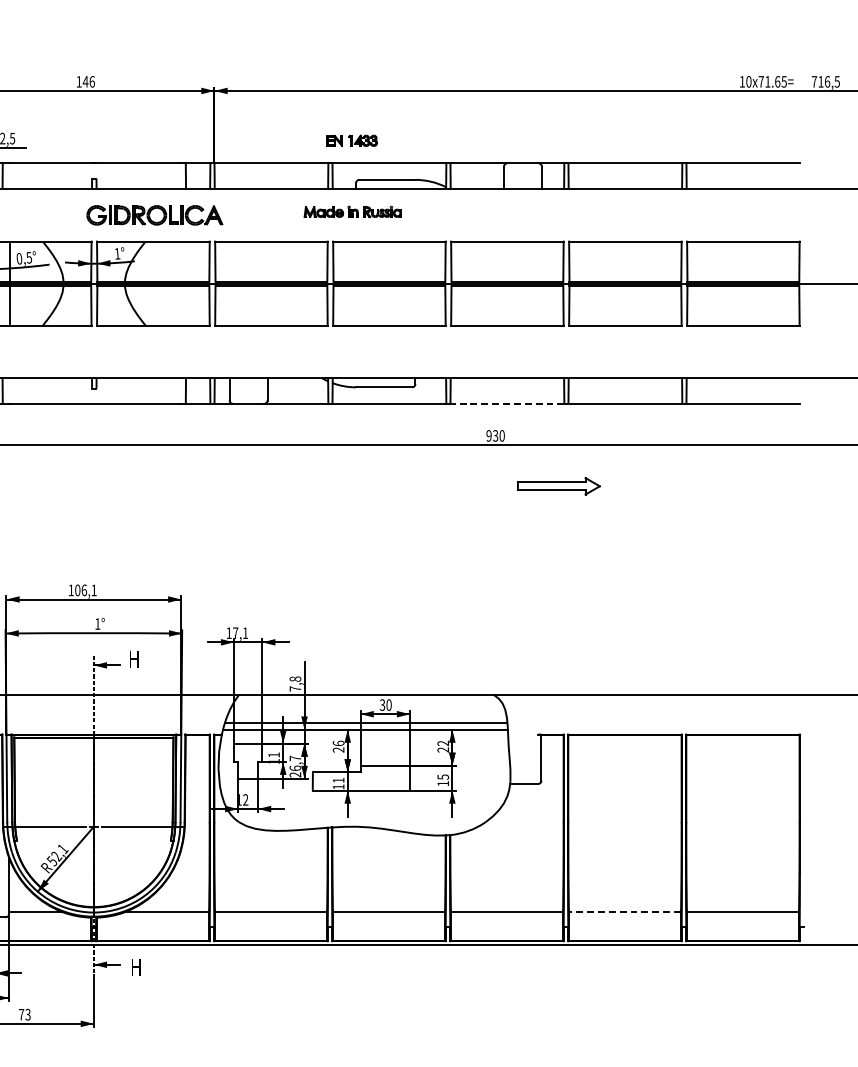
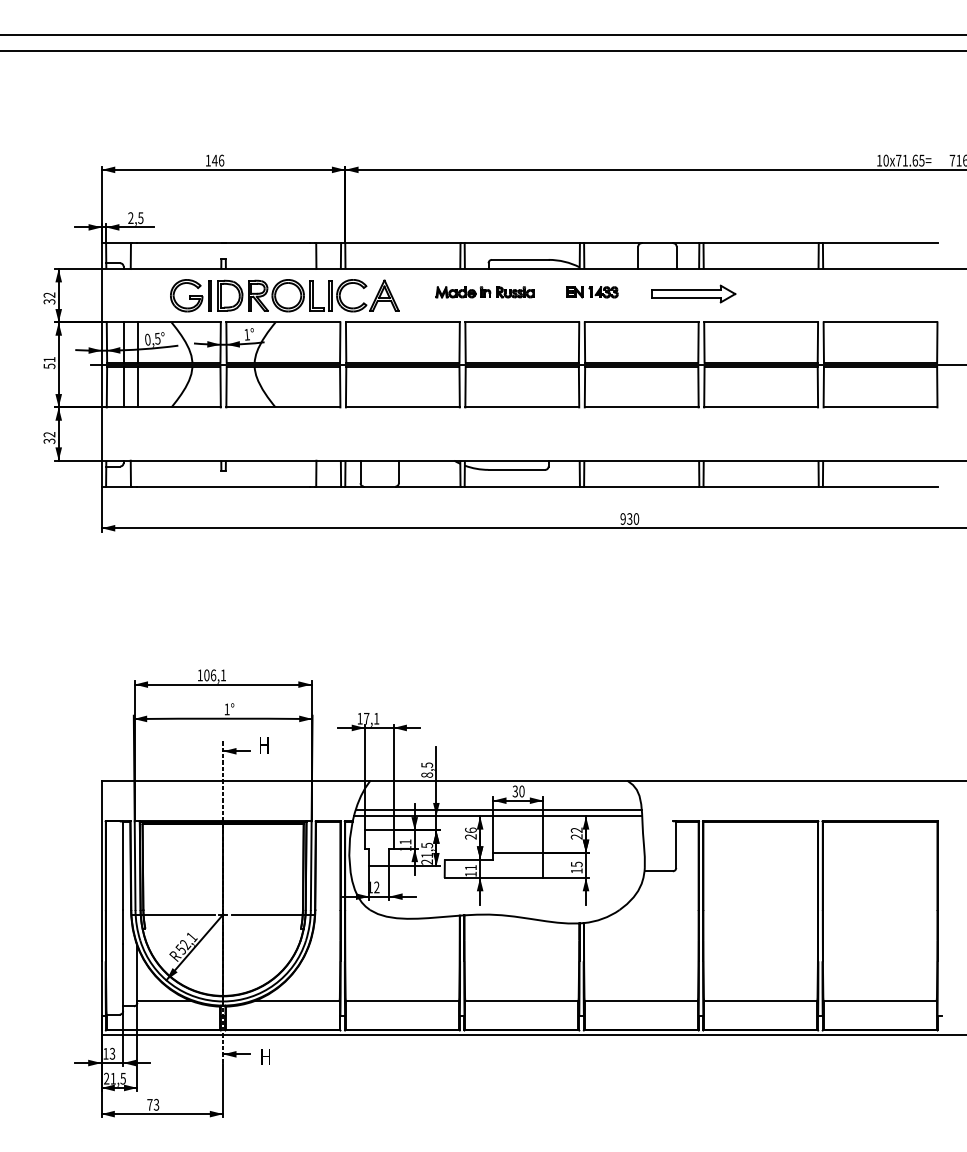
part: (352, 140) -> (592, 292), moved
part: (154, 215) -> (284, 295), size x1.67
line: (507, 403) -> (641, 486), dashed -> solid
part: (558, 485) -> (693, 293), moved
text: (295, 683) -> (427, 769), 7,8 -> 8,5
text: (295, 763) -> (427, 850), 26,7 -> 21,5
line: (624, 912) -> (760, 1001), dashed -> solid

